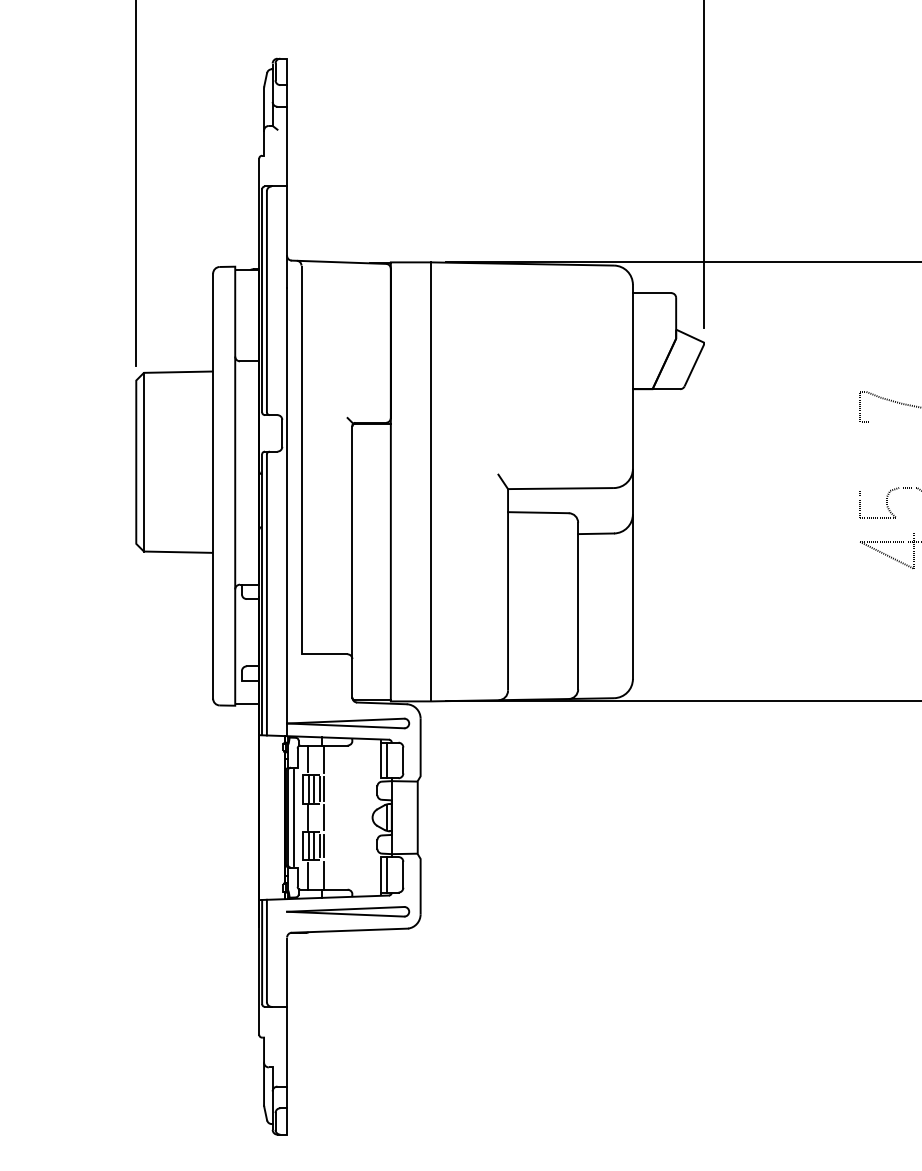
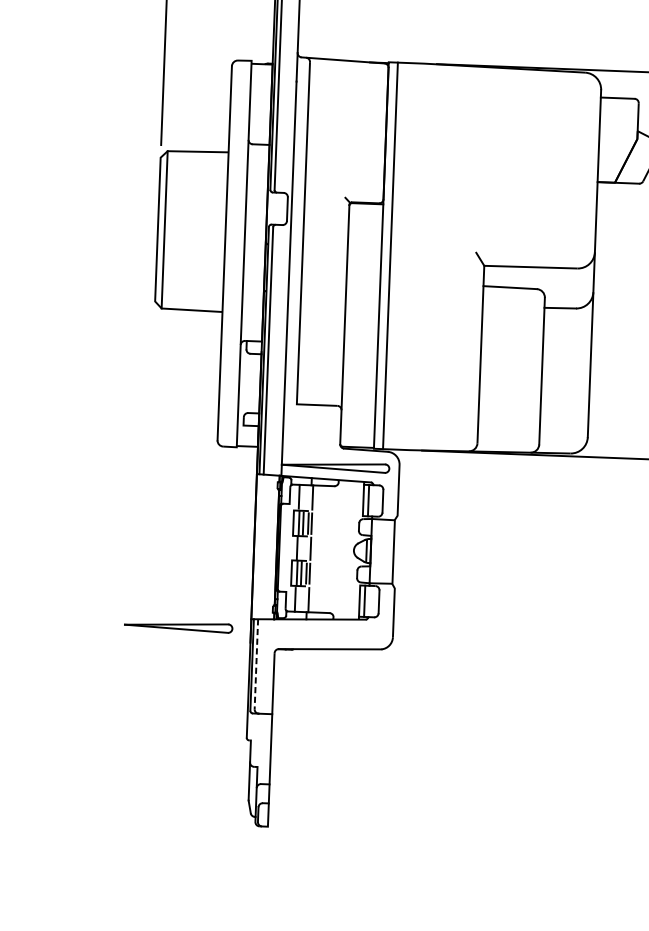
line: (431, 481) -> (390, 255), moved
line: (293, 817) -> (284, 547), removed
part: (348, 911) -> (179, 626), moved
line: (266, 951) -> (256, 664), solid -> dashed

